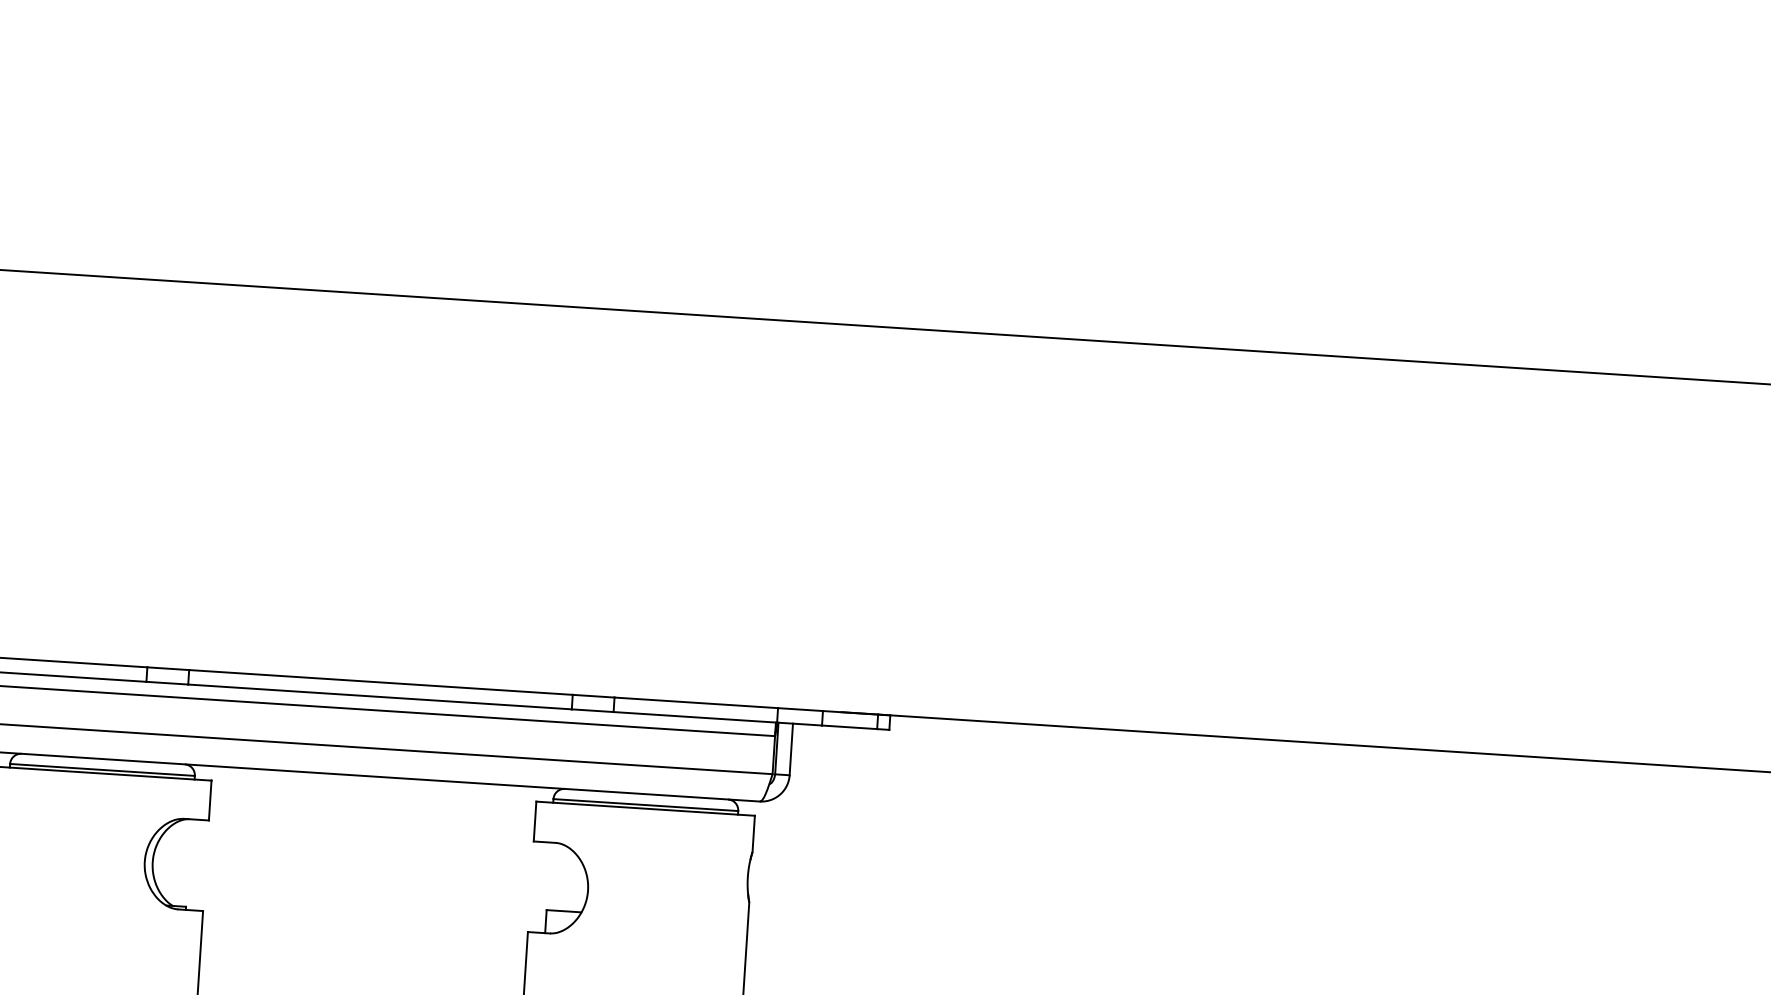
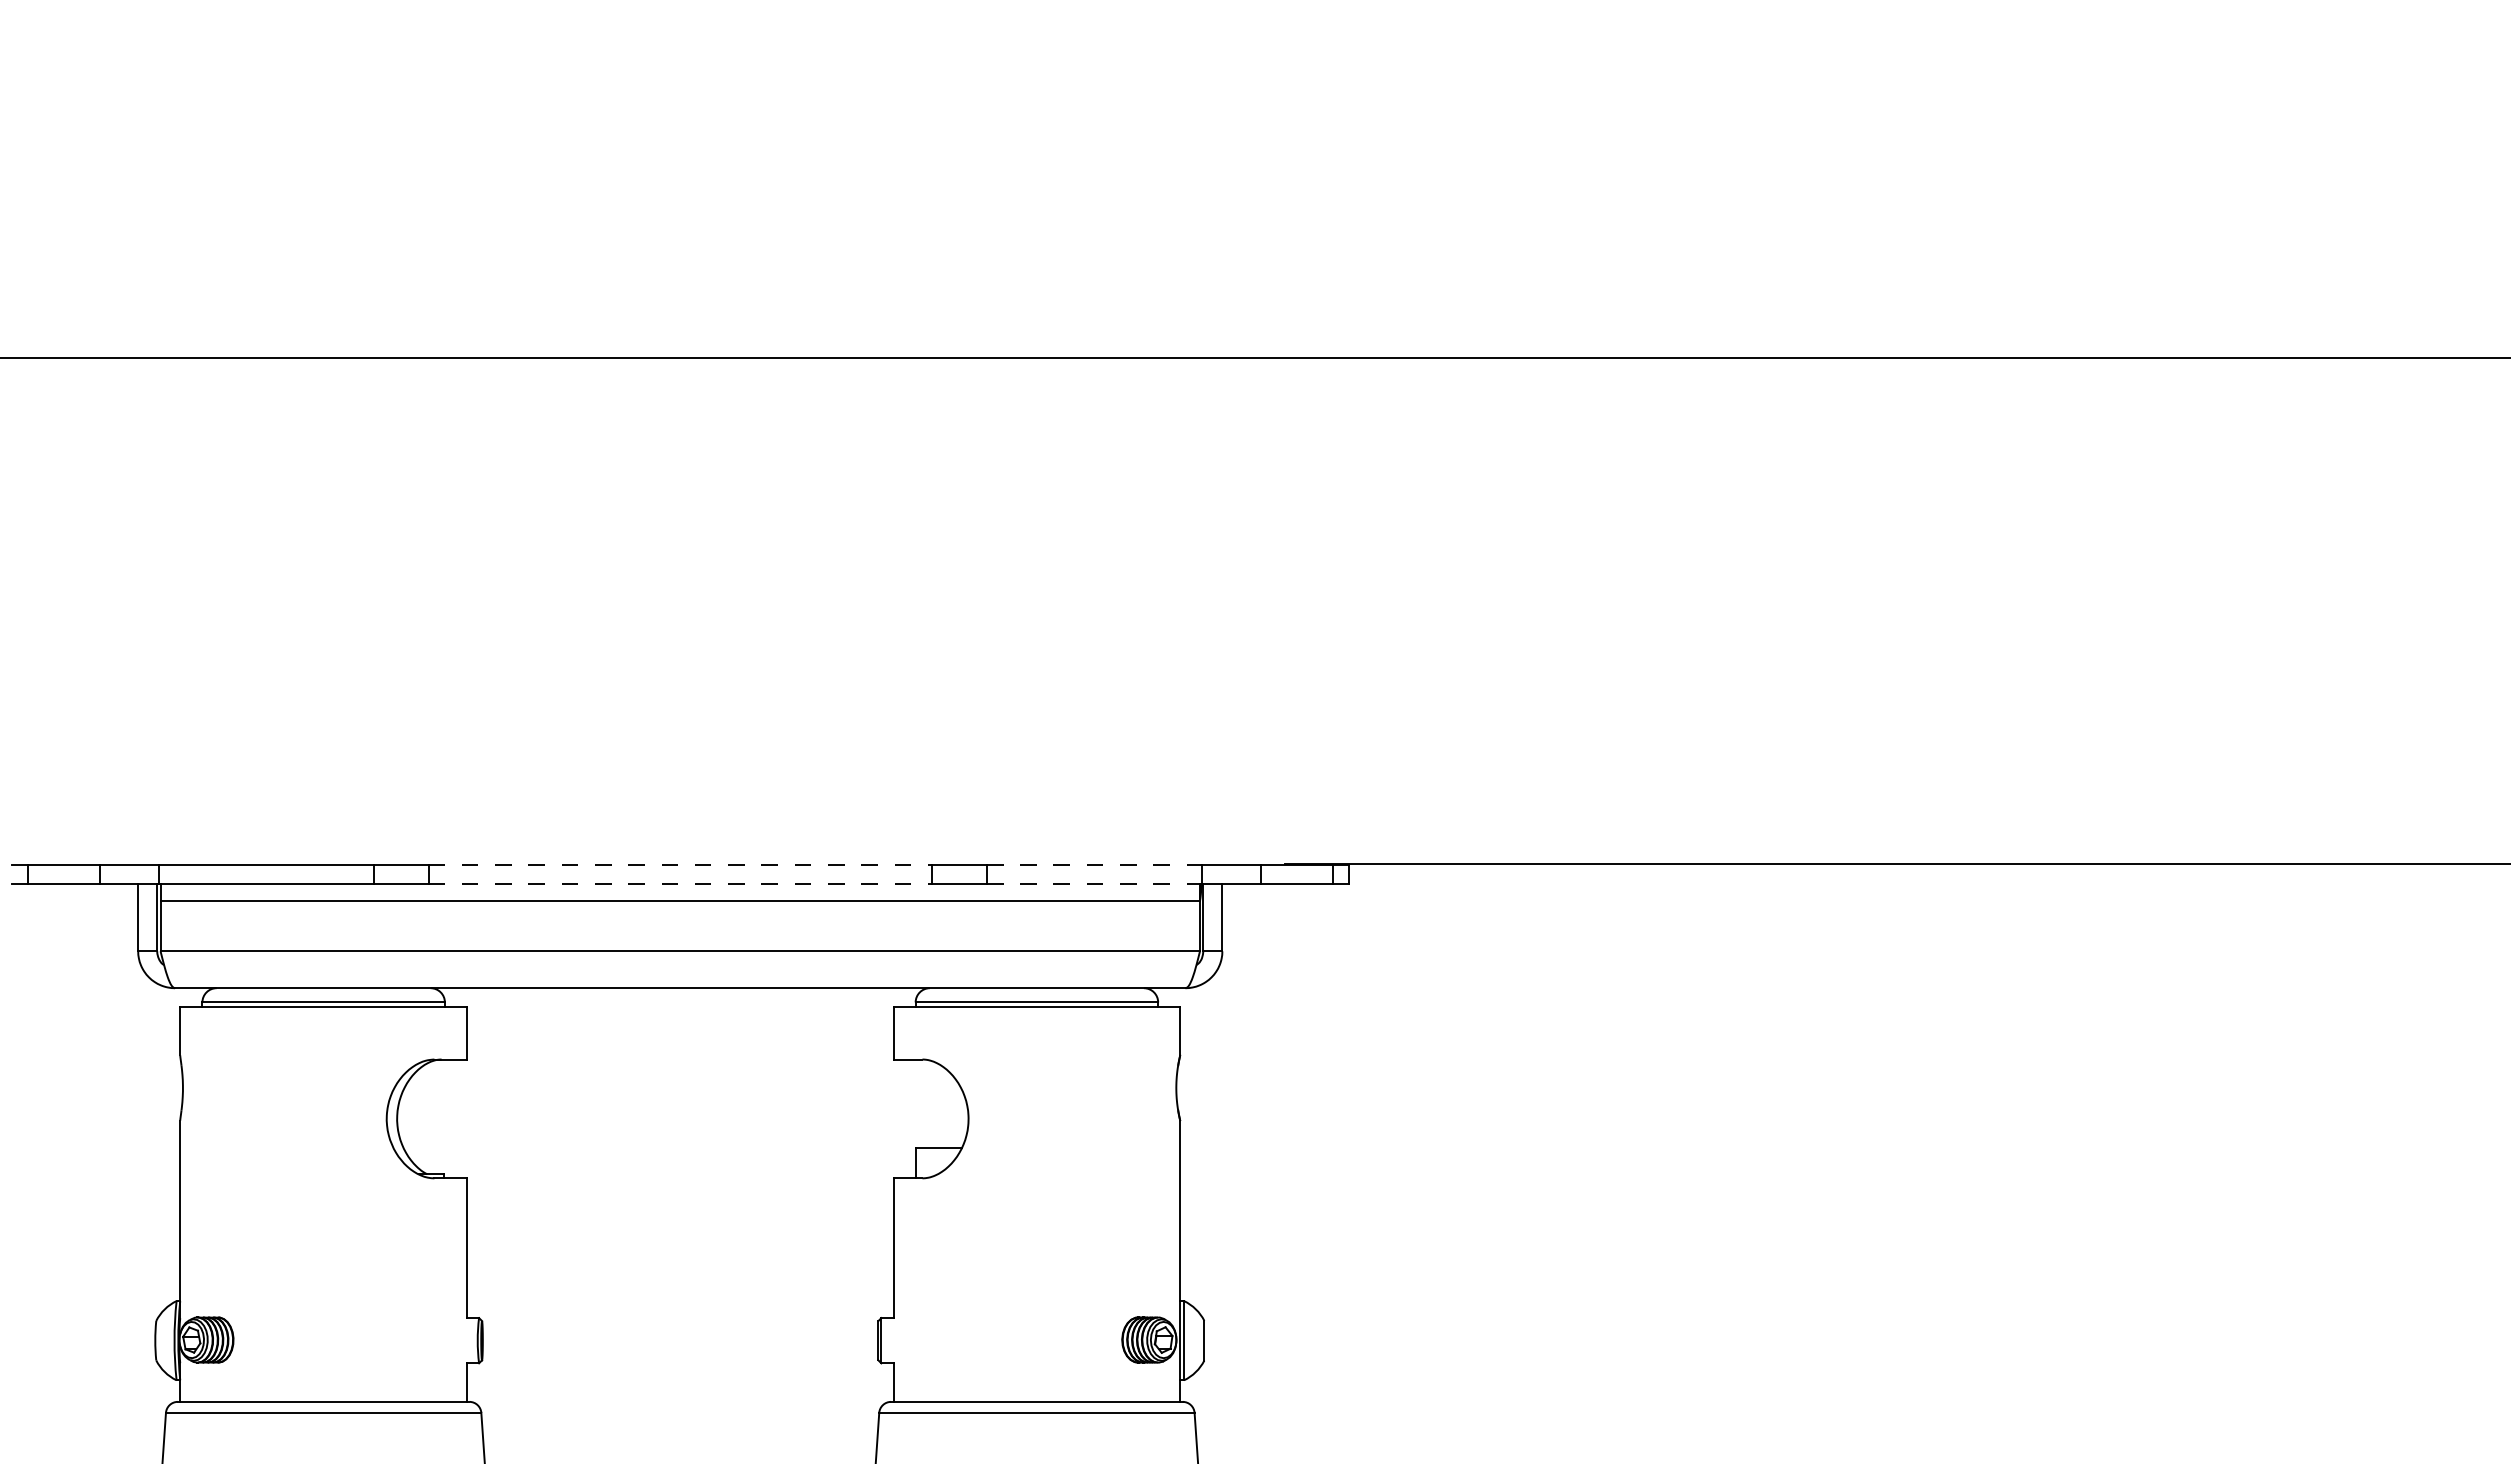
line: (381, 682) -> (680, 864), solid -> dashed
line: (380, 696) -> (680, 883), solid -> dashed
line: (696, 702) -> (1094, 864), solid -> dashed
line: (695, 717) -> (1094, 883), solid -> dashed

